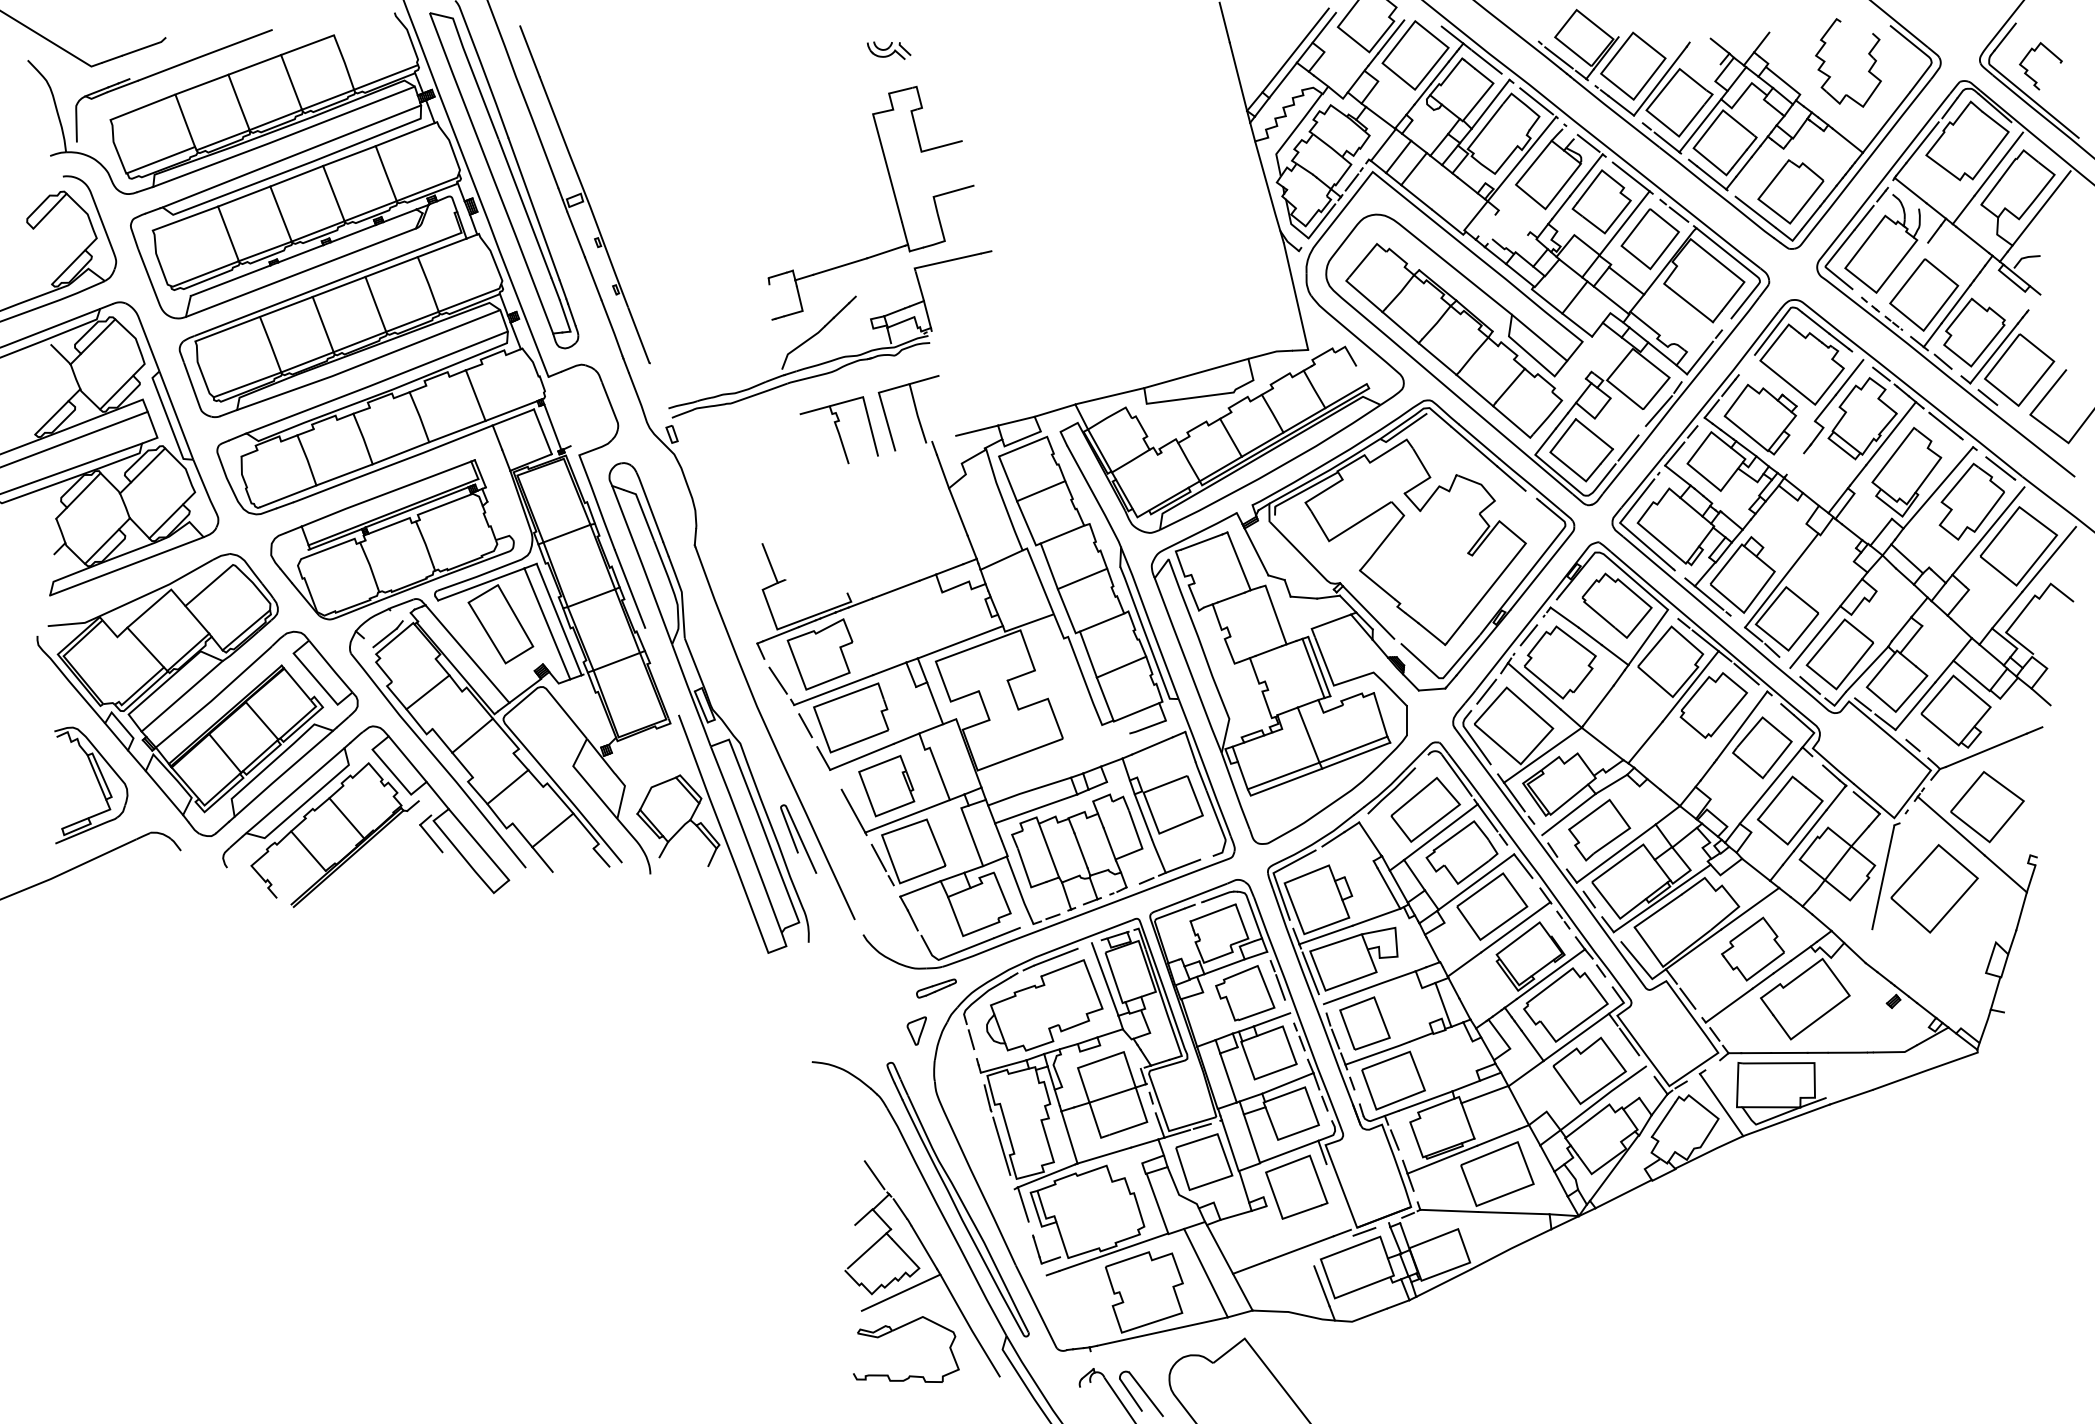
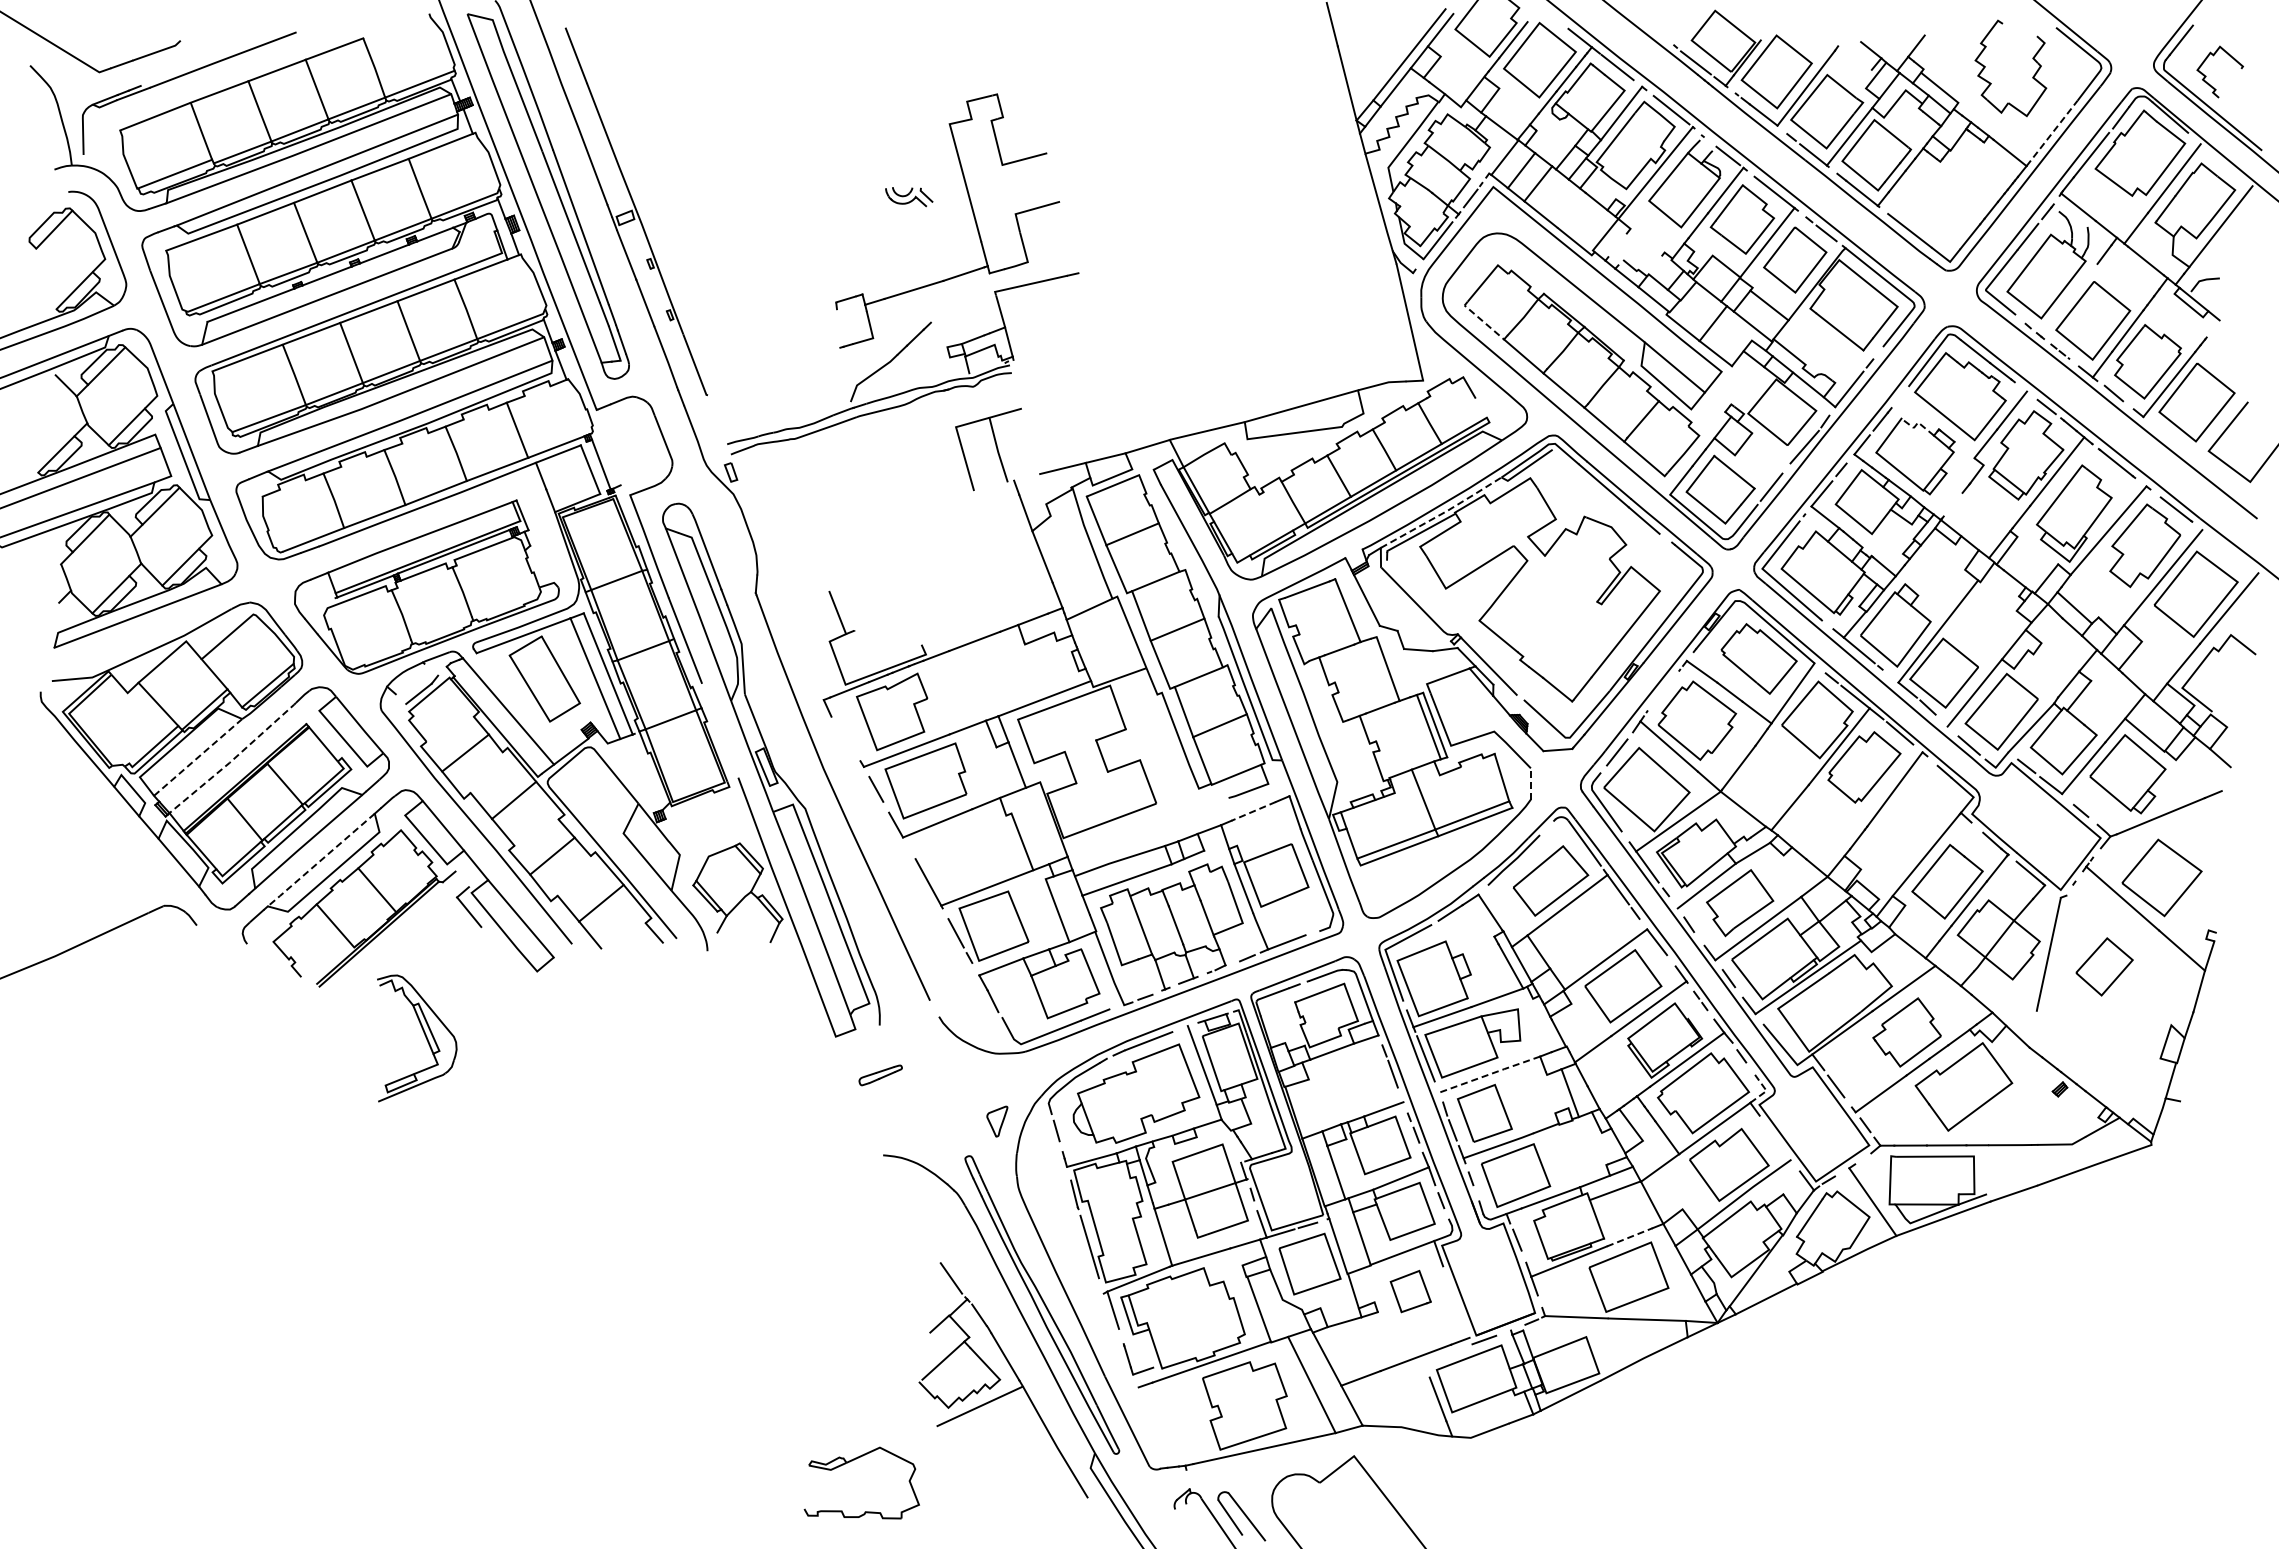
part: (889, 51) -> (909, 197), moved
line: (1886, 122) -> (2052, 133), solid -> dashed
part: (1790, 191) -> (1947, 208), removed
line: (1362, 294) -> (1482, 320), solid -> dashed
line: (1762, 389) -> (1917, 423), solid -> dashed
line: (1987, 397) -> (2162, 432), removed
part: (838, 429) -> (912, 467), removed
line: (1326, 472) -> (1443, 513), solid -> dashed
line: (1529, 634) -> (1663, 690), removed
line: (778, 680) -> (846, 740), removed
line: (182, 696) -> (198, 757), solid -> dashed
line: (214, 698) -> (233, 759), solid -> dashed
line: (1406, 720) -> (1530, 783), solid -> dashed
line: (1152, 746) -> (1253, 811), solid -> dashed
part: (1762, 747) -> (1917, 813), removed
part: (97, 782) -> (424, 1035), moved
part: (886, 785) -> (964, 854), removed
line: (294, 791) -> (320, 860), solid -> dashed
curve: (799, 837) -> (869, 911), removed
part: (1462, 852) -> (1590, 927), removed
part: (1934, 888) -> (2104, 966), size x0.6
line: (1370, 987) -> (1490, 1074), solid -> dashed
part: (936, 988) -> (880, 1075), moved
part: (1245, 993) -> (1354, 1080), removed
line: (1623, 1002) -> (1766, 1090), solid -> dashed
line: (1629, 1041) -> (1772, 1133), removed
line: (1497, 1137) -> (1629, 1237), solid -> dashed
part: (1296, 1187) -> (1410, 1291), size x0.6
part: (895, 1330) -> (850, 1462), moved

